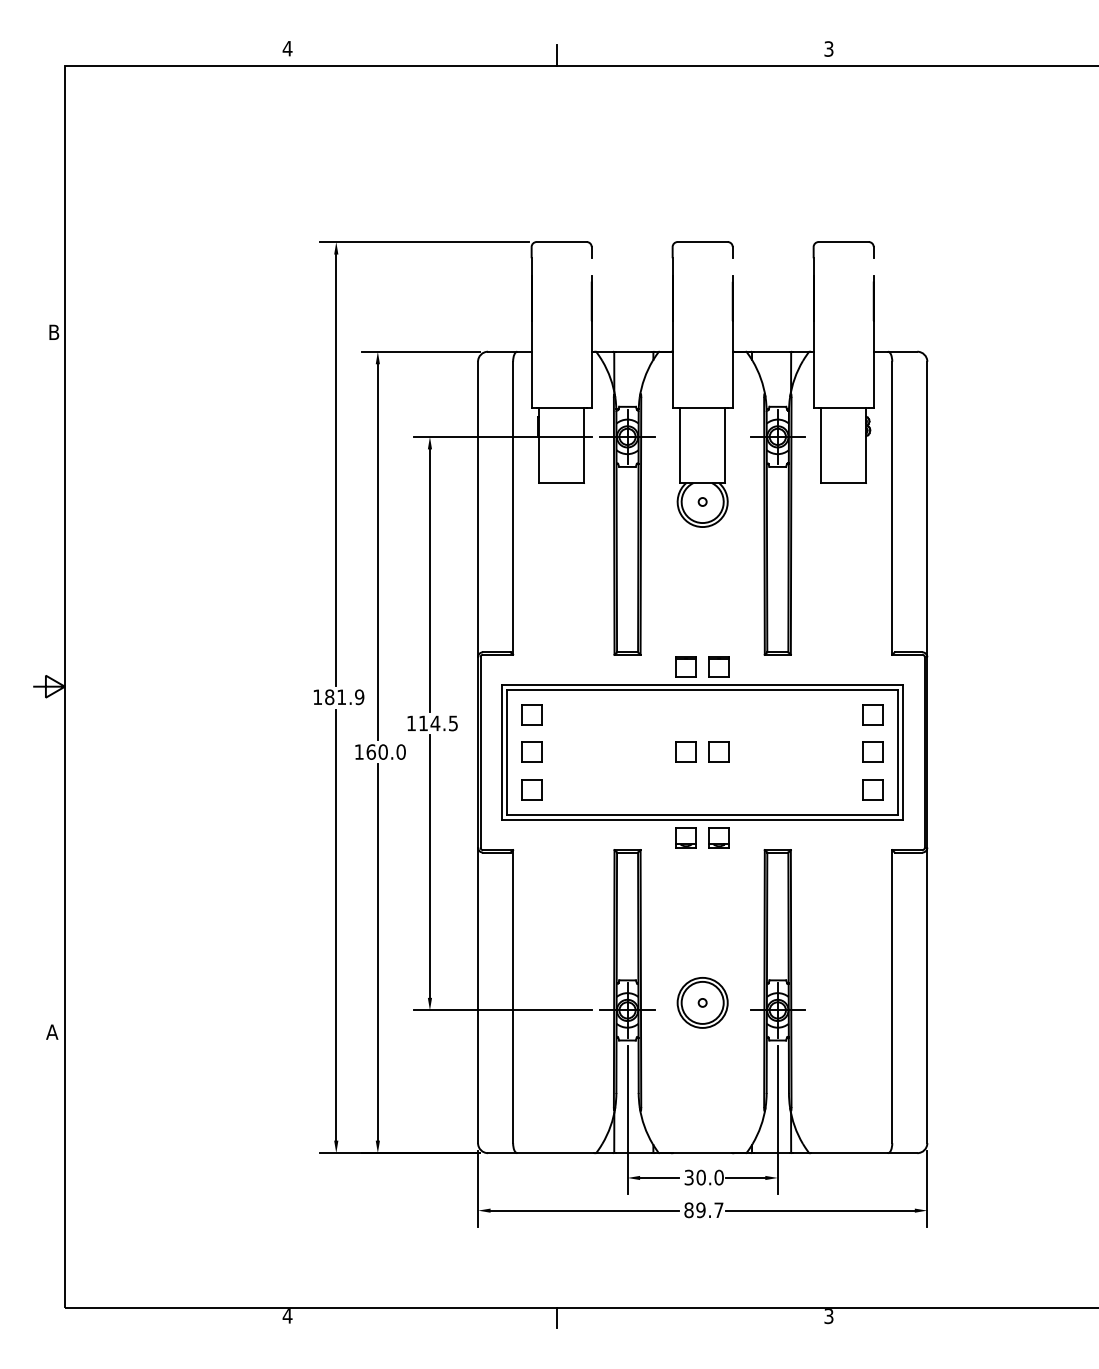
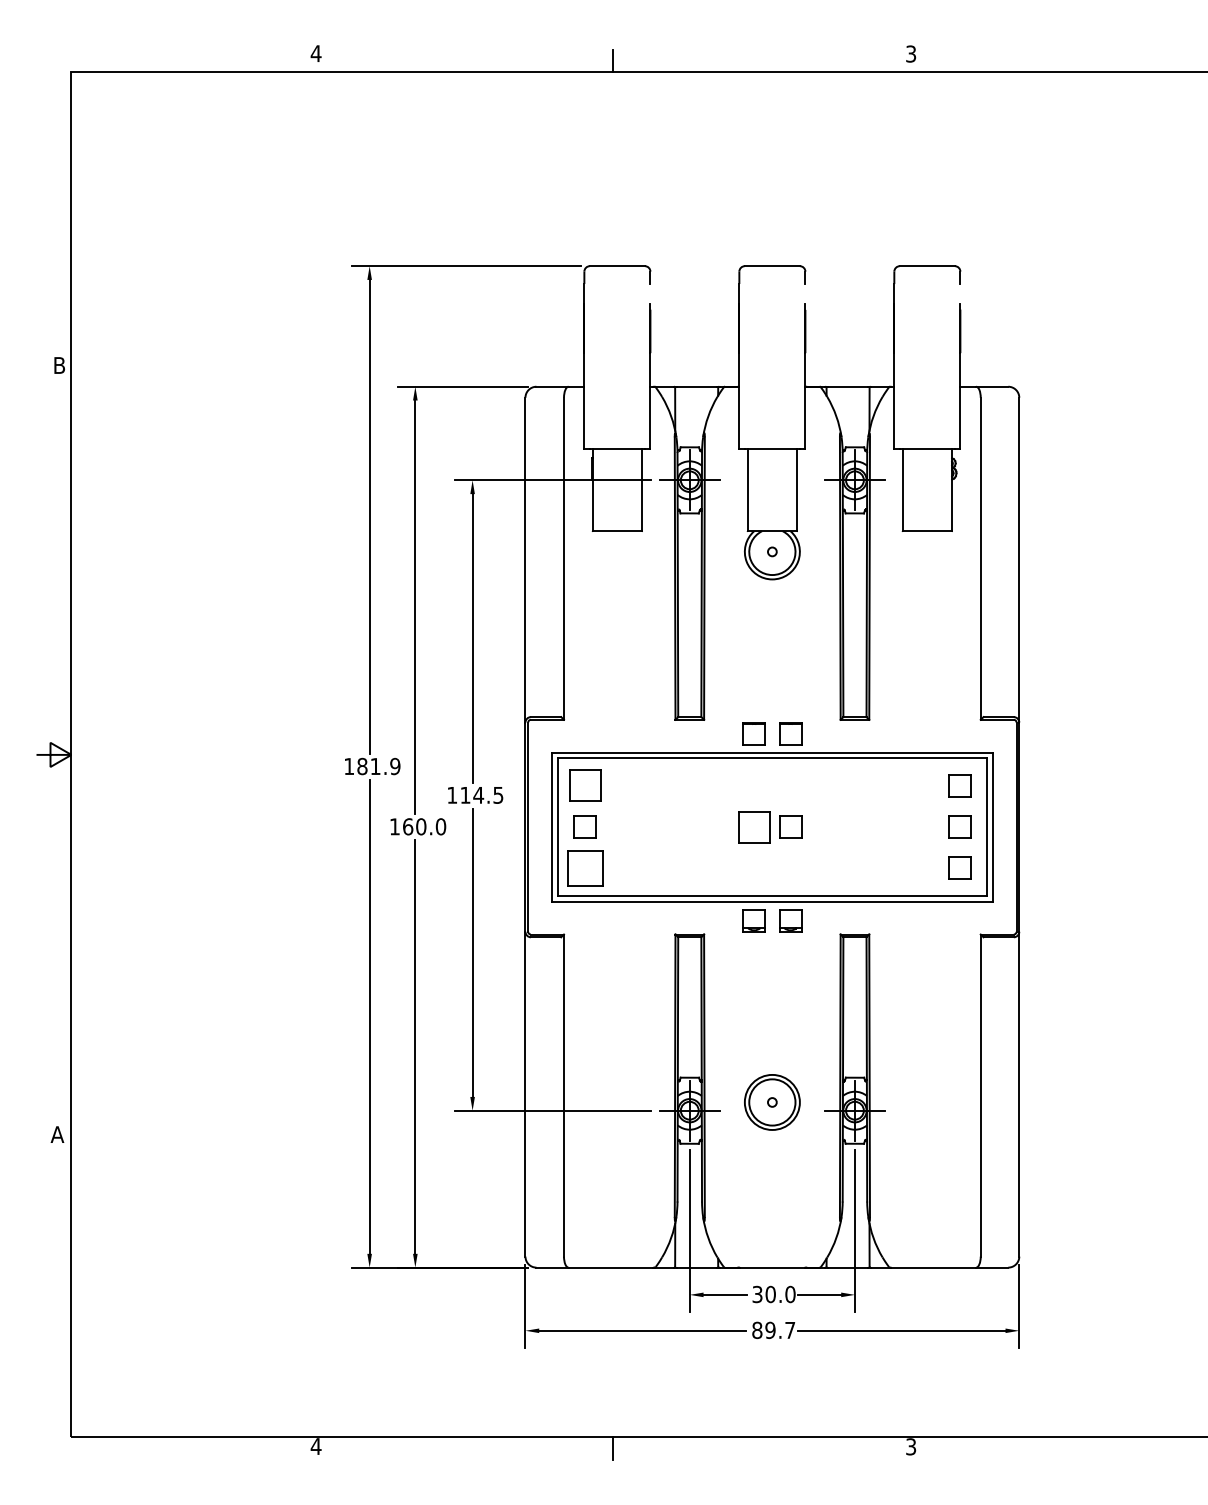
part: (531, 714) -> (584, 785), size x1.4
part: (685, 751) -> (753, 826), size x1.4
part: (531, 789) -> (584, 867), size x1.6

